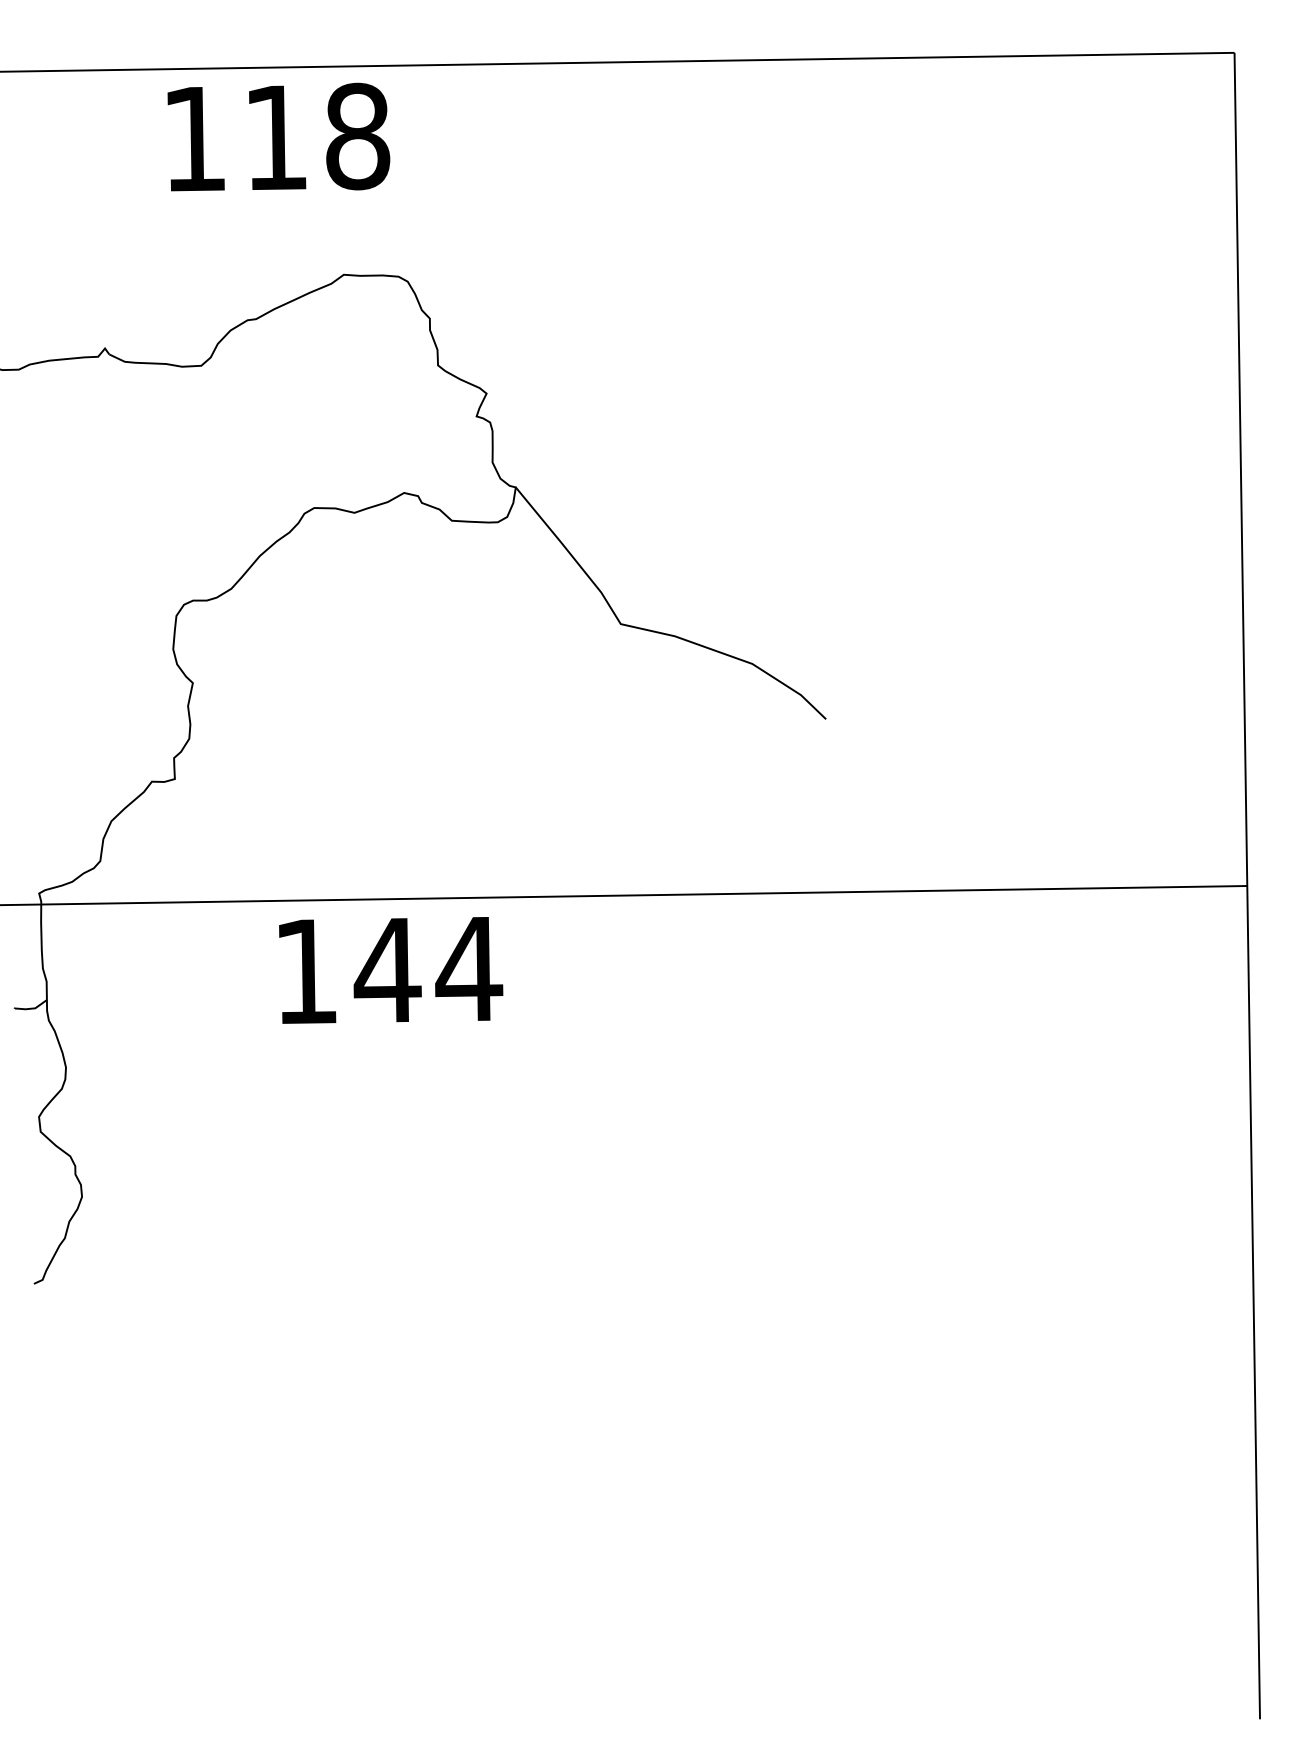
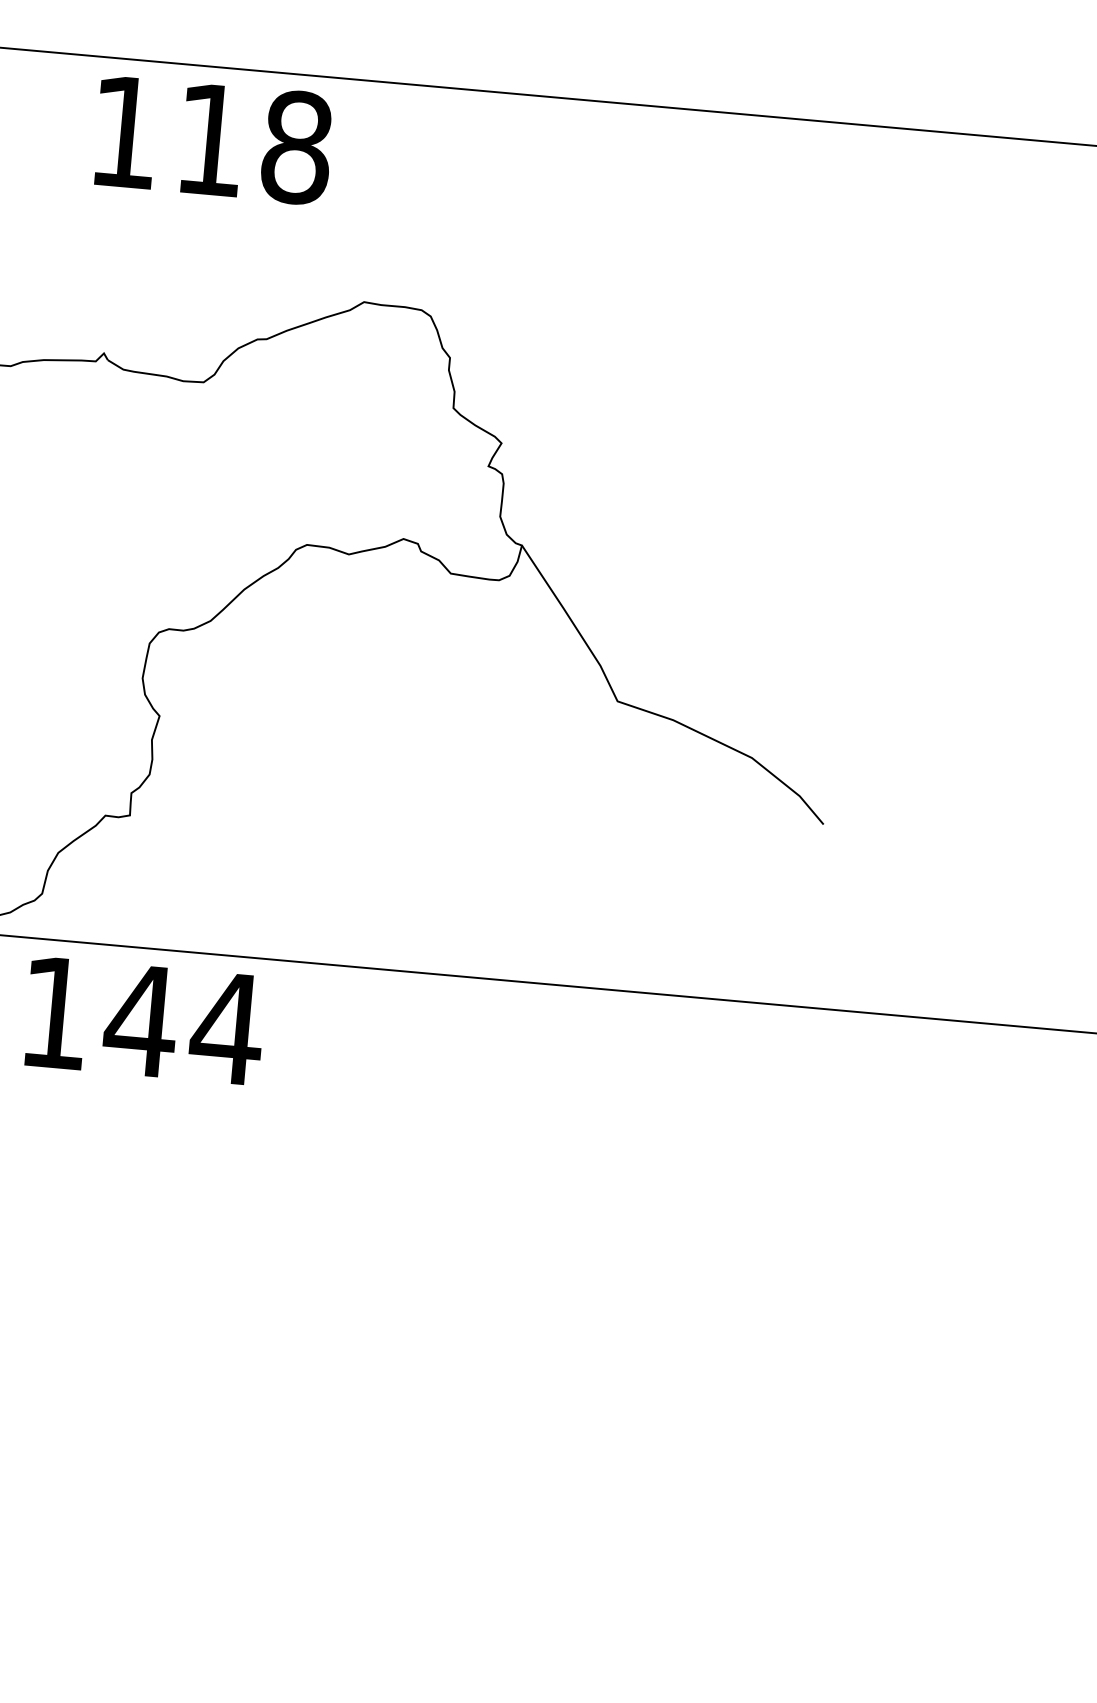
text: (278, 136) -> (213, 138), moved
text: (391, 970) -> (145, 1021), moved

